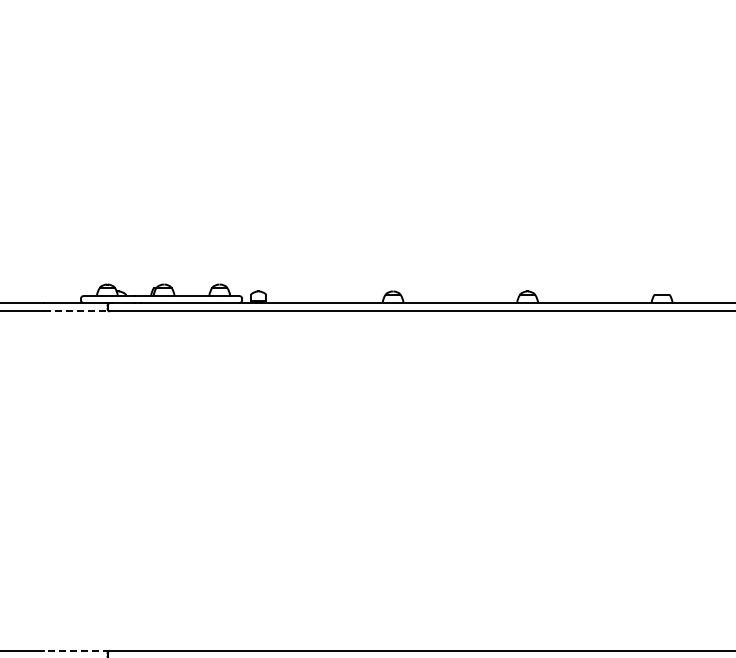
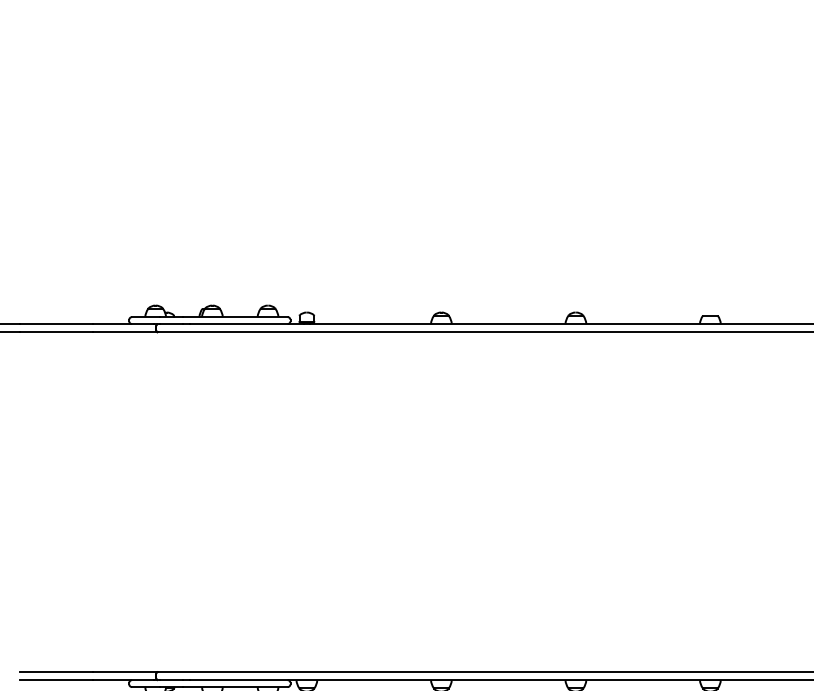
line: (77, 311) -> (125, 332), dashed -> solid
line: (77, 650) -> (125, 671), dashed -> solid

